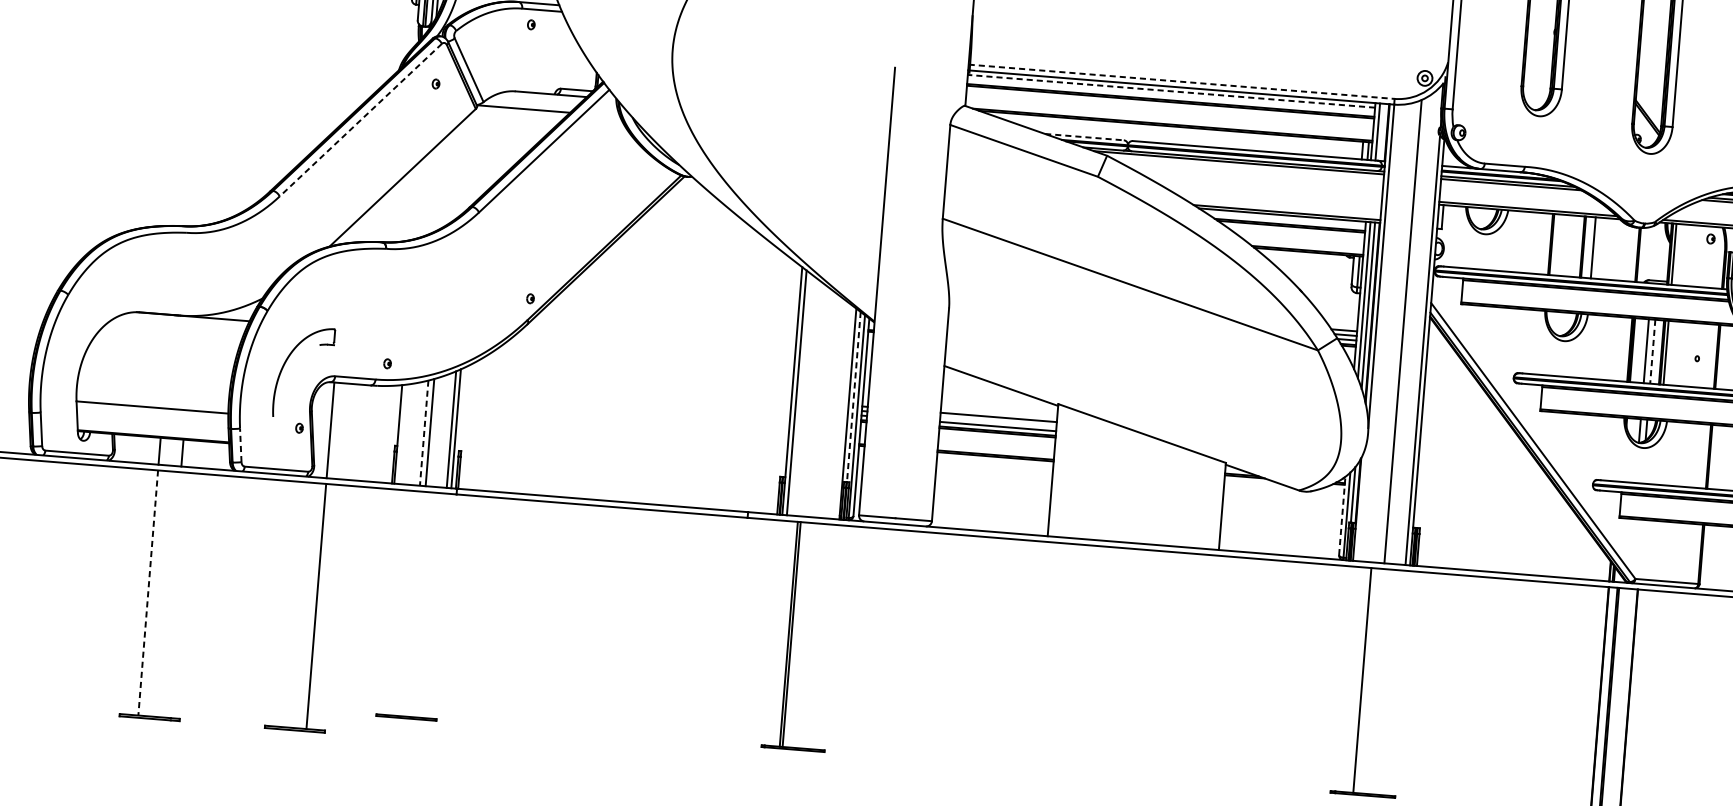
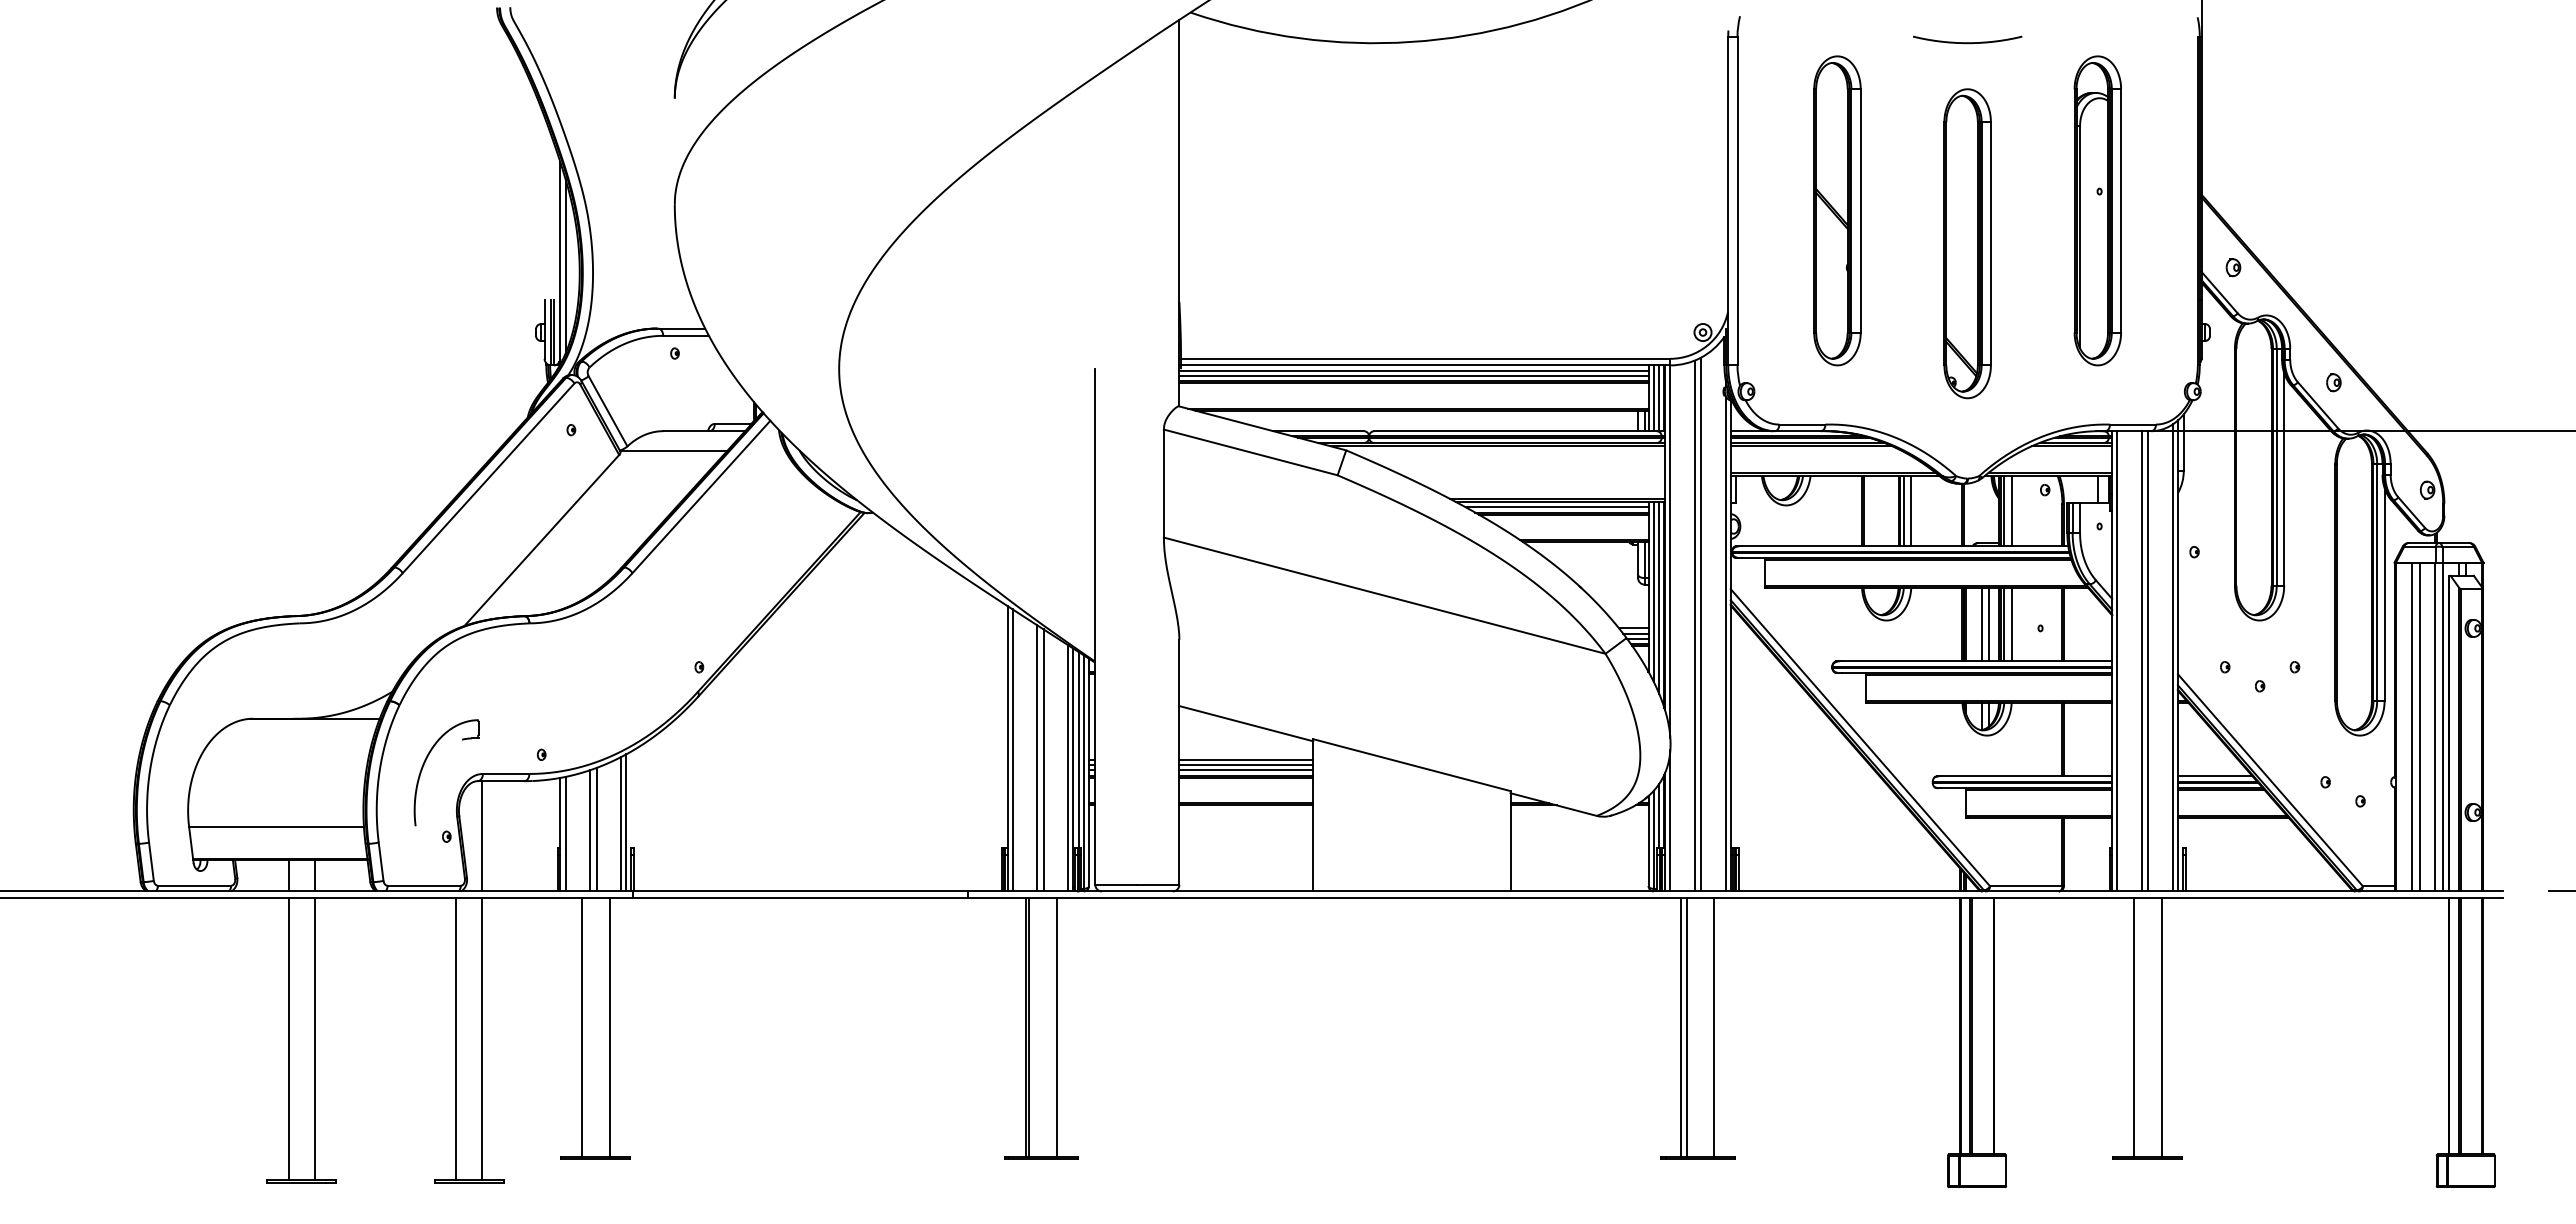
line: (1182, 81) -> (1425, 358), dashed -> solid
line: (1171, 91) -> (1413, 370), dashed -> solid
line: (1170, 95) -> (1413, 375), added
line: (360, 120) -> (488, 478), dashed -> solid
line: (1382, 132) -> (1659, 398), added
line: (1085, 137) -> (1319, 431), dashed -> solid
line: (1285, 220) -> (1556, 507), added
line: (1586, 246) -> (1903, 510), added
line: (1680, 254) -> (2011, 510), added
line: (1397, 332) -> (1694, 625), added
line: (1652, 351) -> (1988, 624), dashed -> solid
line: (1672, 353) -> (2011, 624), added
line: (853, 397) -> (1078, 750), dashed -> solid
line: (817, 401) -> (1037, 758), added
line: (822, 403) -> (1043, 760), added
line: (843, 412) -> (1068, 768), added
line: (998, 422) -> (1246, 765), added
line: (423, 432) -> (589, 830), dashed -> solid
line: (402, 433) -> (565, 833), added
line: (241, 445) -> (381, 861), dashed -> solid
line: (1362, 499) -> (1670, 820), added
line: (1342, 515) -> (1648, 840), dashed -> solid
line: (147, 593) -> (288, 1039), dashed -> solid
line: (171, 595) -> (315, 1039), added
line: (403, 603) -> (582, 1027), added
line: (293, 604) -> (456, 1039), added
line: (427, 605) -> (609, 1027), added
line: (815, 636) -> (1056, 1027), added
line: (1357, 680) -> (1681, 1027), added
line: (1386, 682) -> (1714, 1027), added

